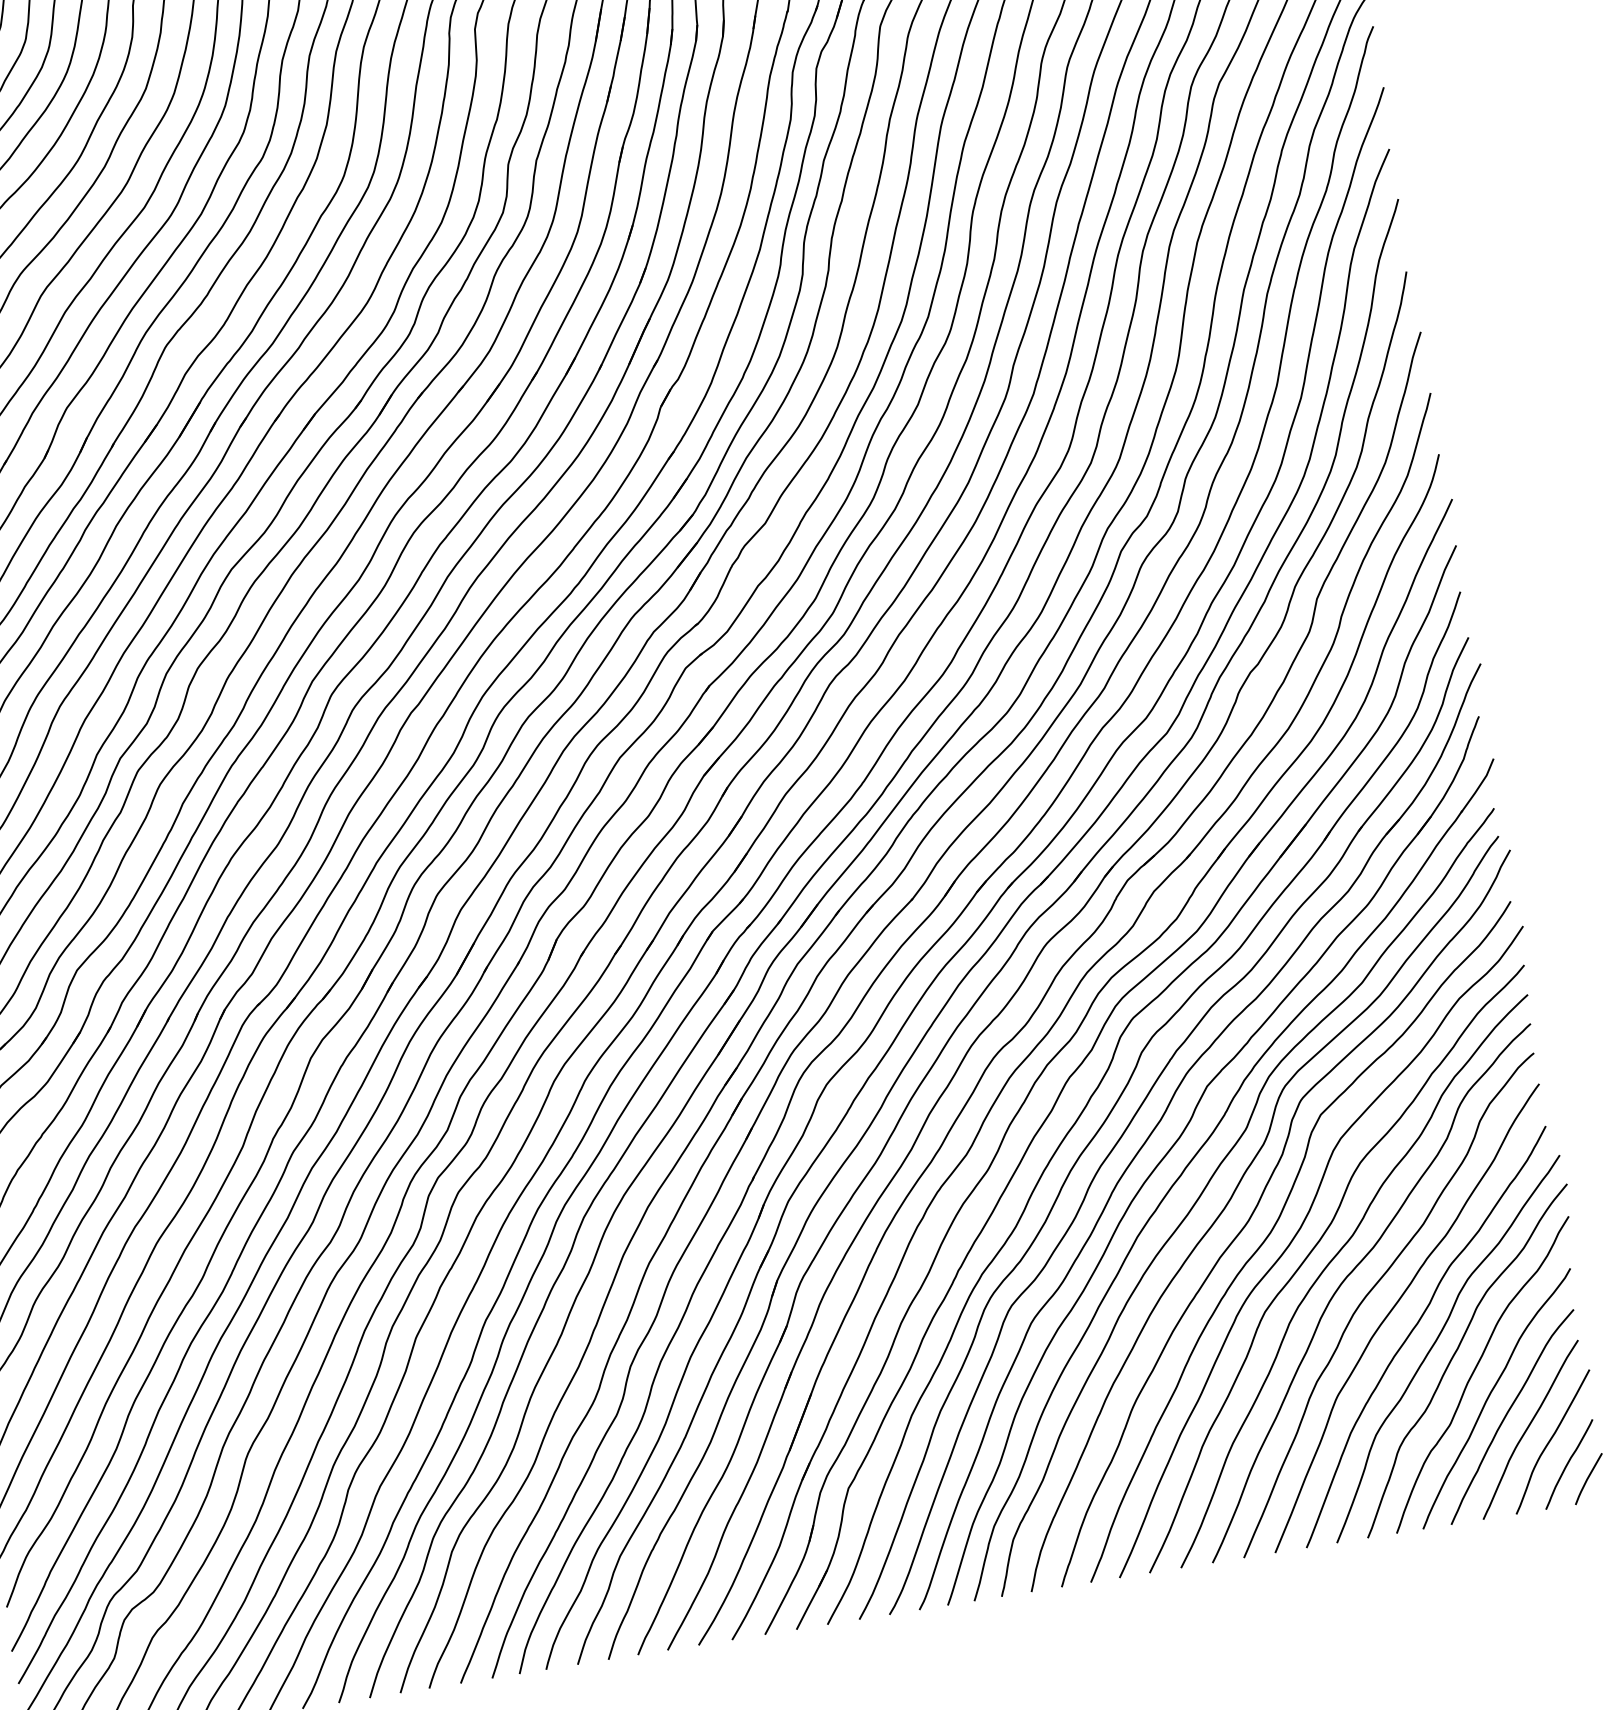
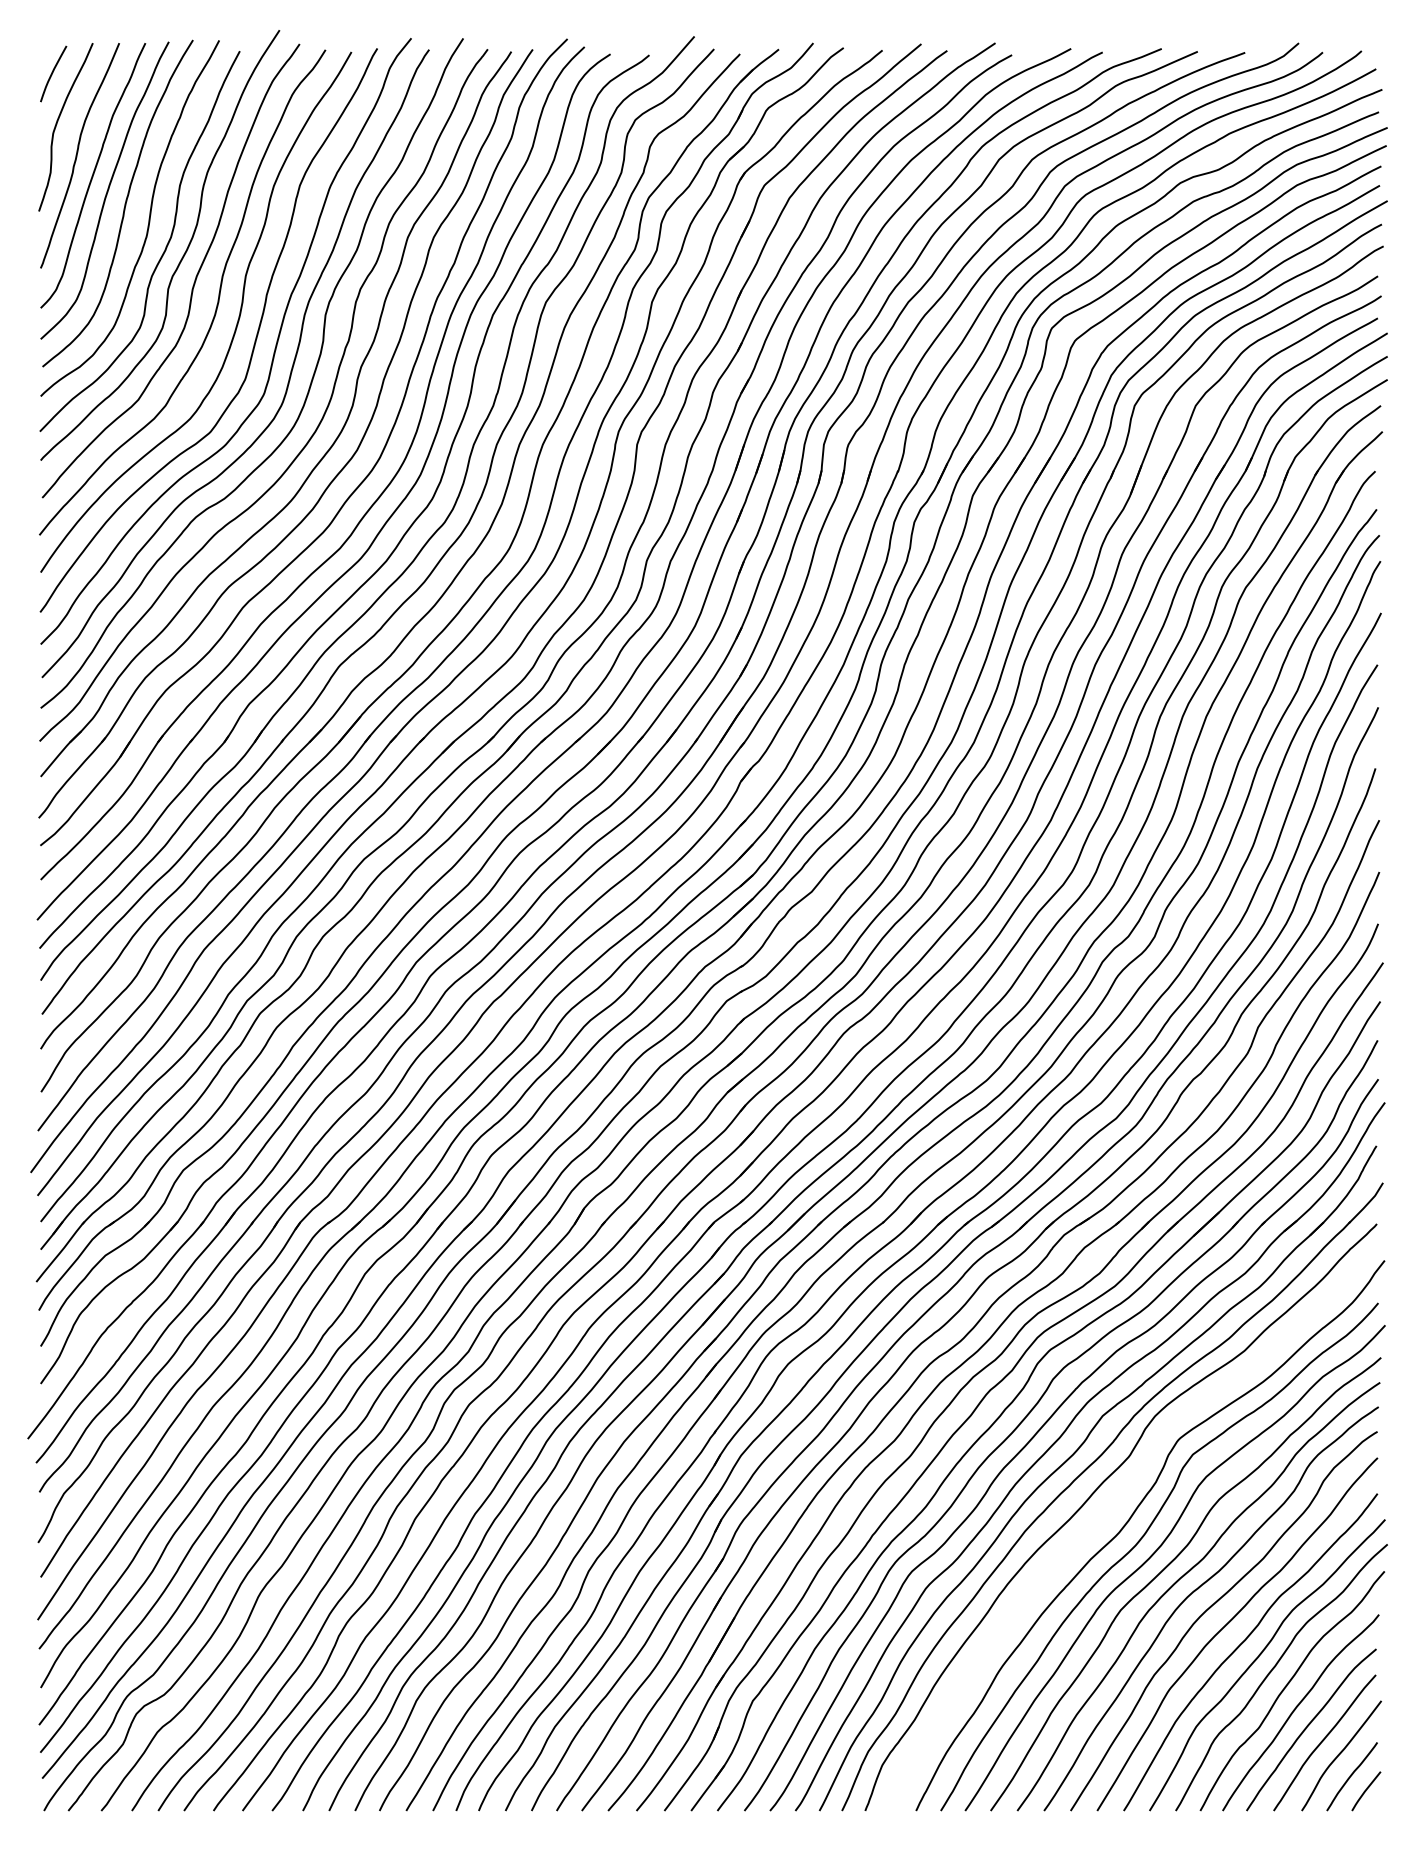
curve: (1232, 1199) -> (1108, 1512), removed

